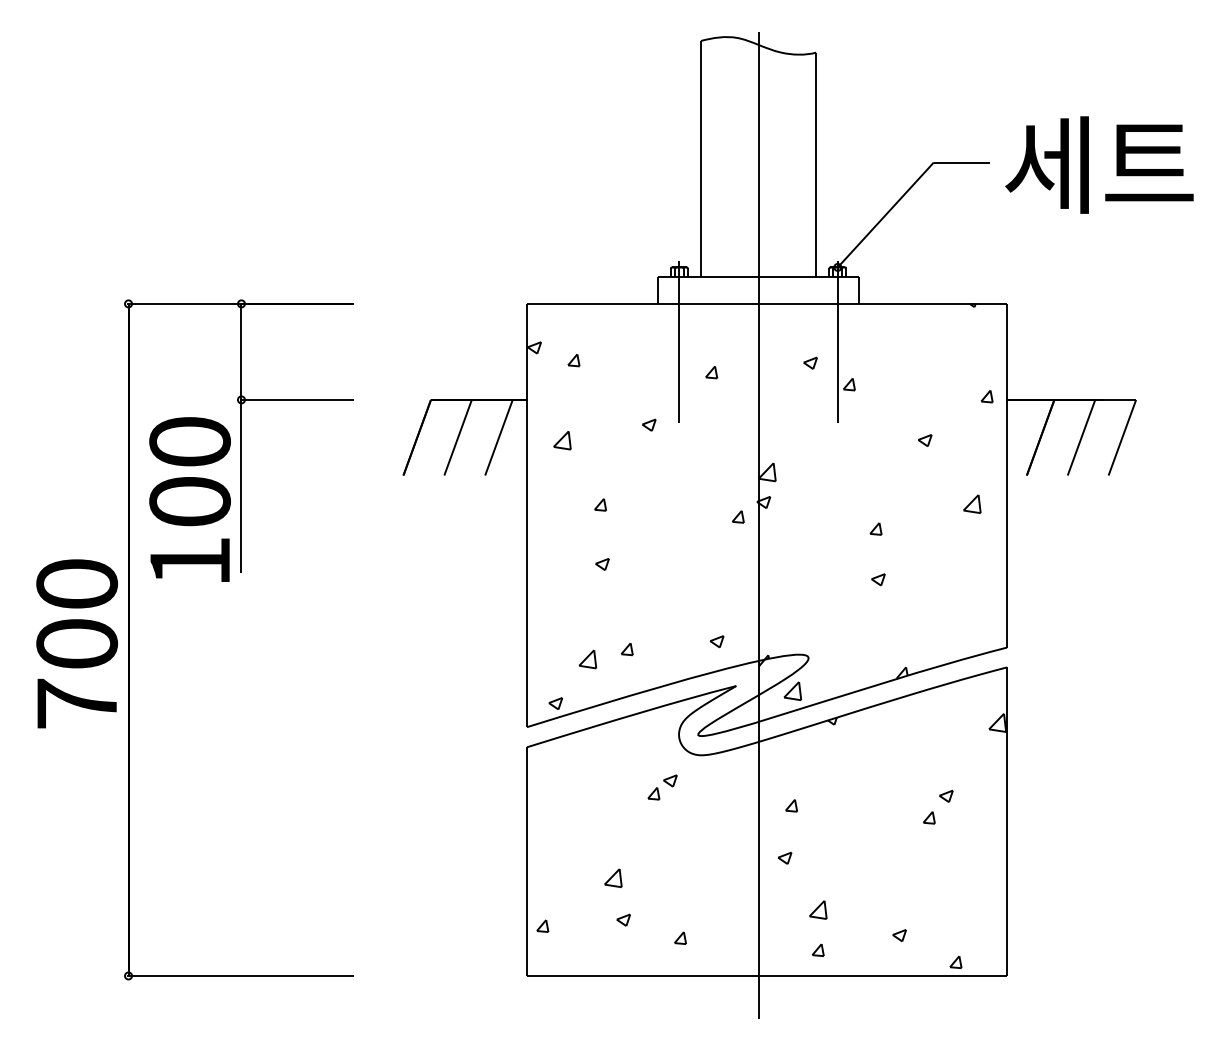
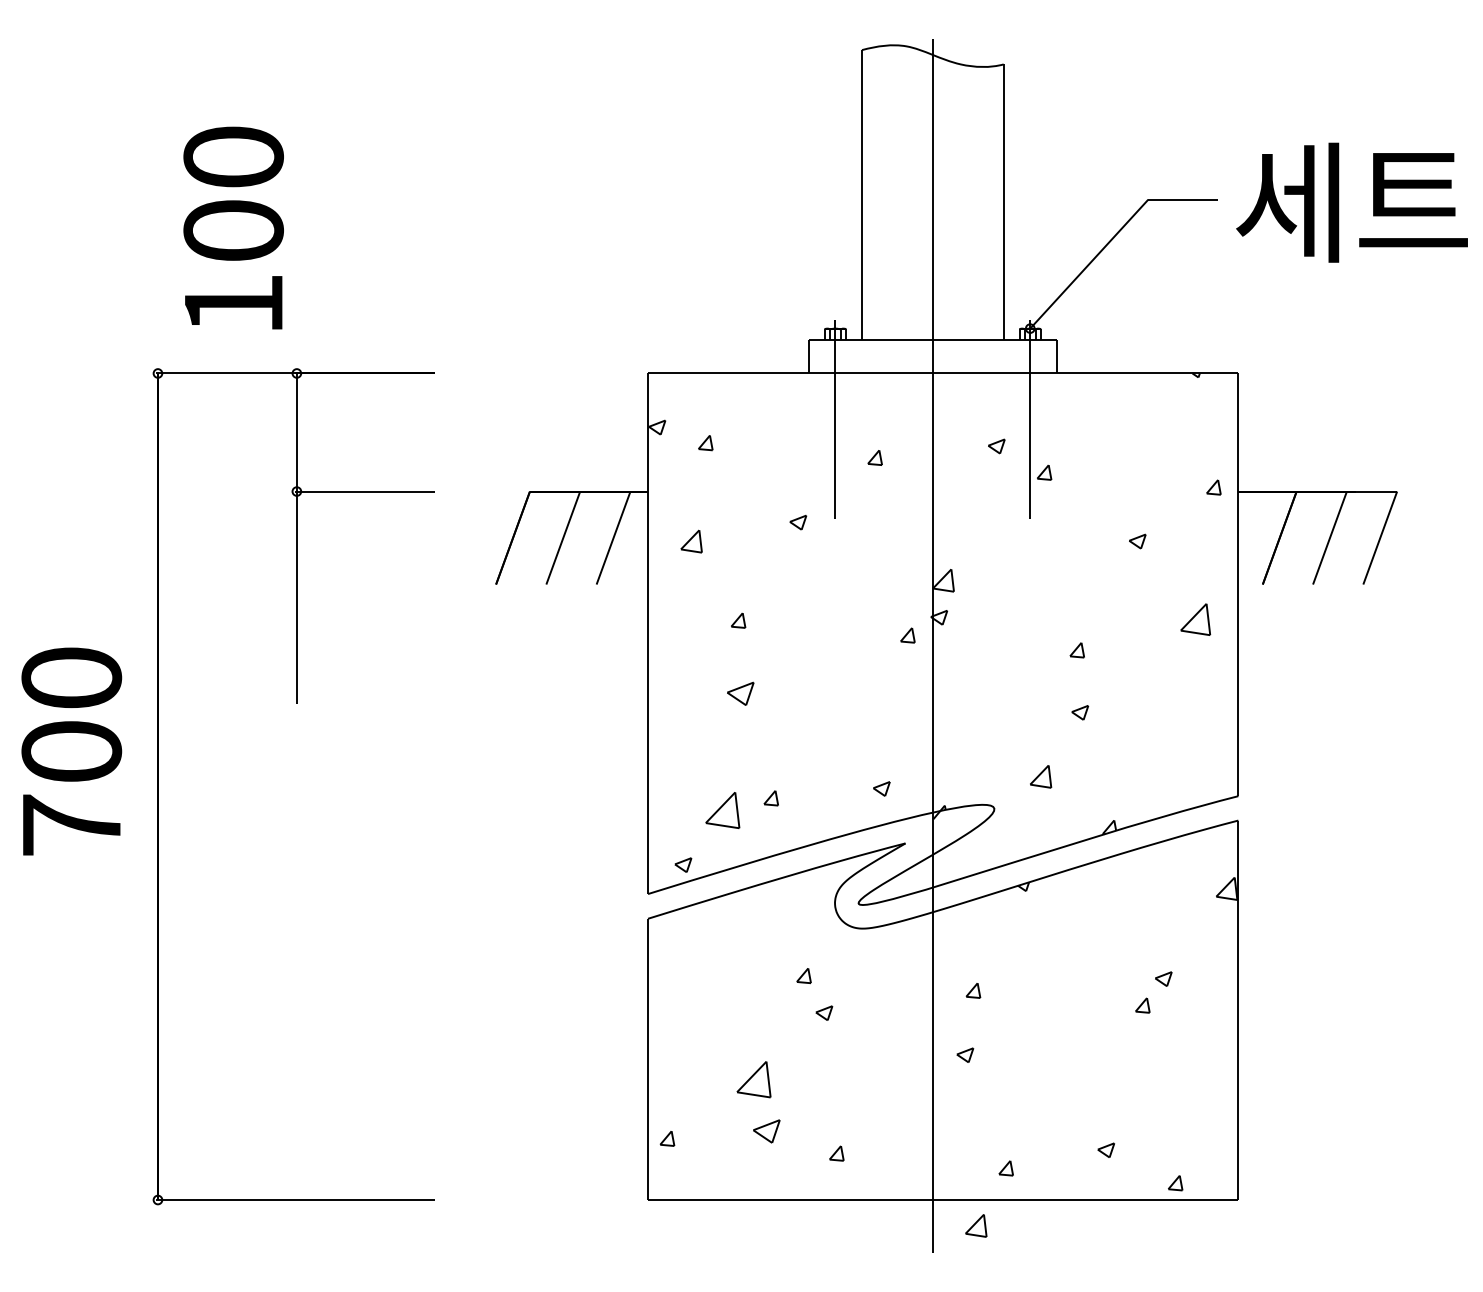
text: (189, 499) -> (233, 227), moved
part: (972, 503) -> (1195, 619), size x1.4
part: (602, 564) -> (740, 693), size x1.6
text: (76, 643) -> (71, 751), moved
part: (587, 659) -> (722, 810), size x1.6
part: (793, 690) -> (1041, 776), moved
part: (670, 780) -> (824, 1012), moved
part: (613, 877) -> (754, 1079), size x1.6
part: (818, 909) -> (976, 1225), moved
part: (623, 920) -> (766, 1131), size x1.6

